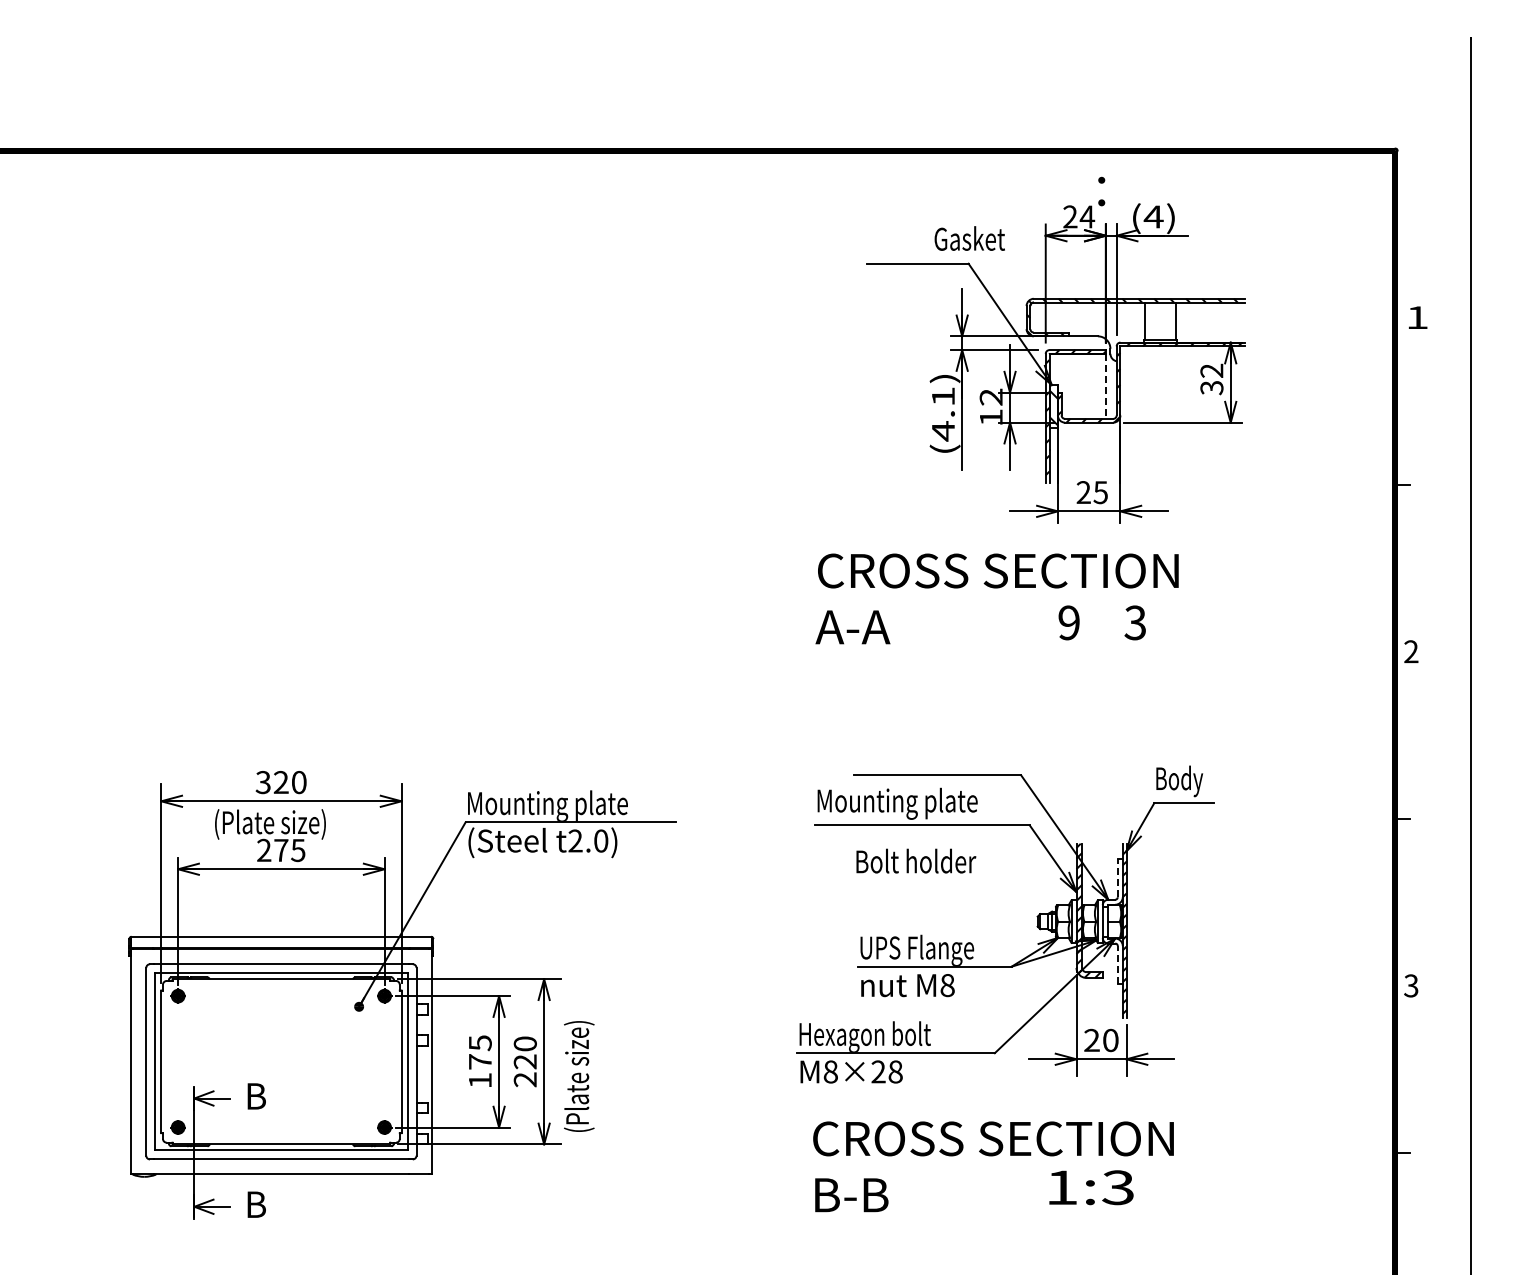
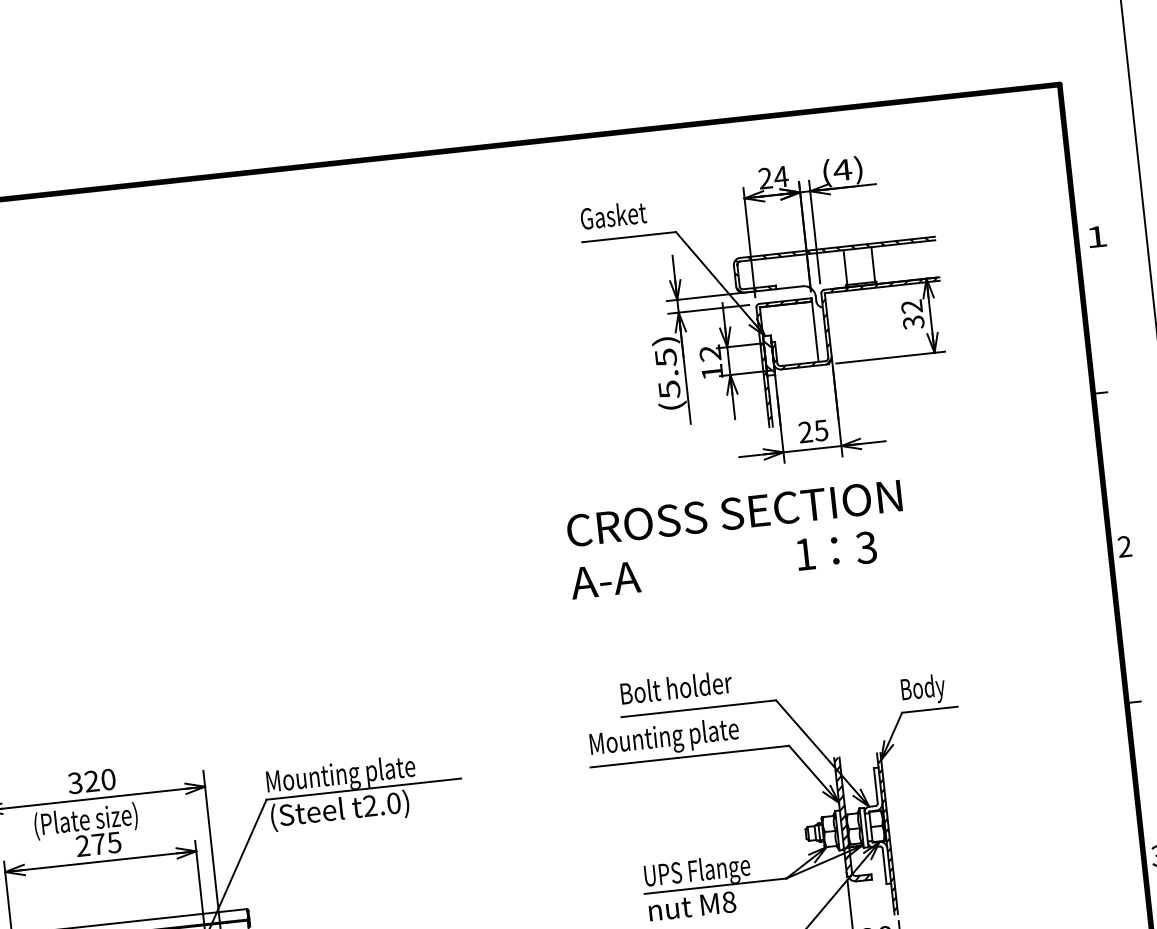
text: (1101, 191) -> (835, 550), moved
text: (969, 238) -> (613, 215), moved
line: (1105, 386) -> (815, 331), dashed -> solid
text: (943, 414) -> (667, 374), (4.1) -> (5.5)
text: (1068, 622) -> (804, 554), 9 -> 1
text: (916, 860) -> (676, 686), moved
line: (1117, 877) -> (875, 785), dashed -> solid
line: (1117, 964) -> (884, 865), dashed -> solid

